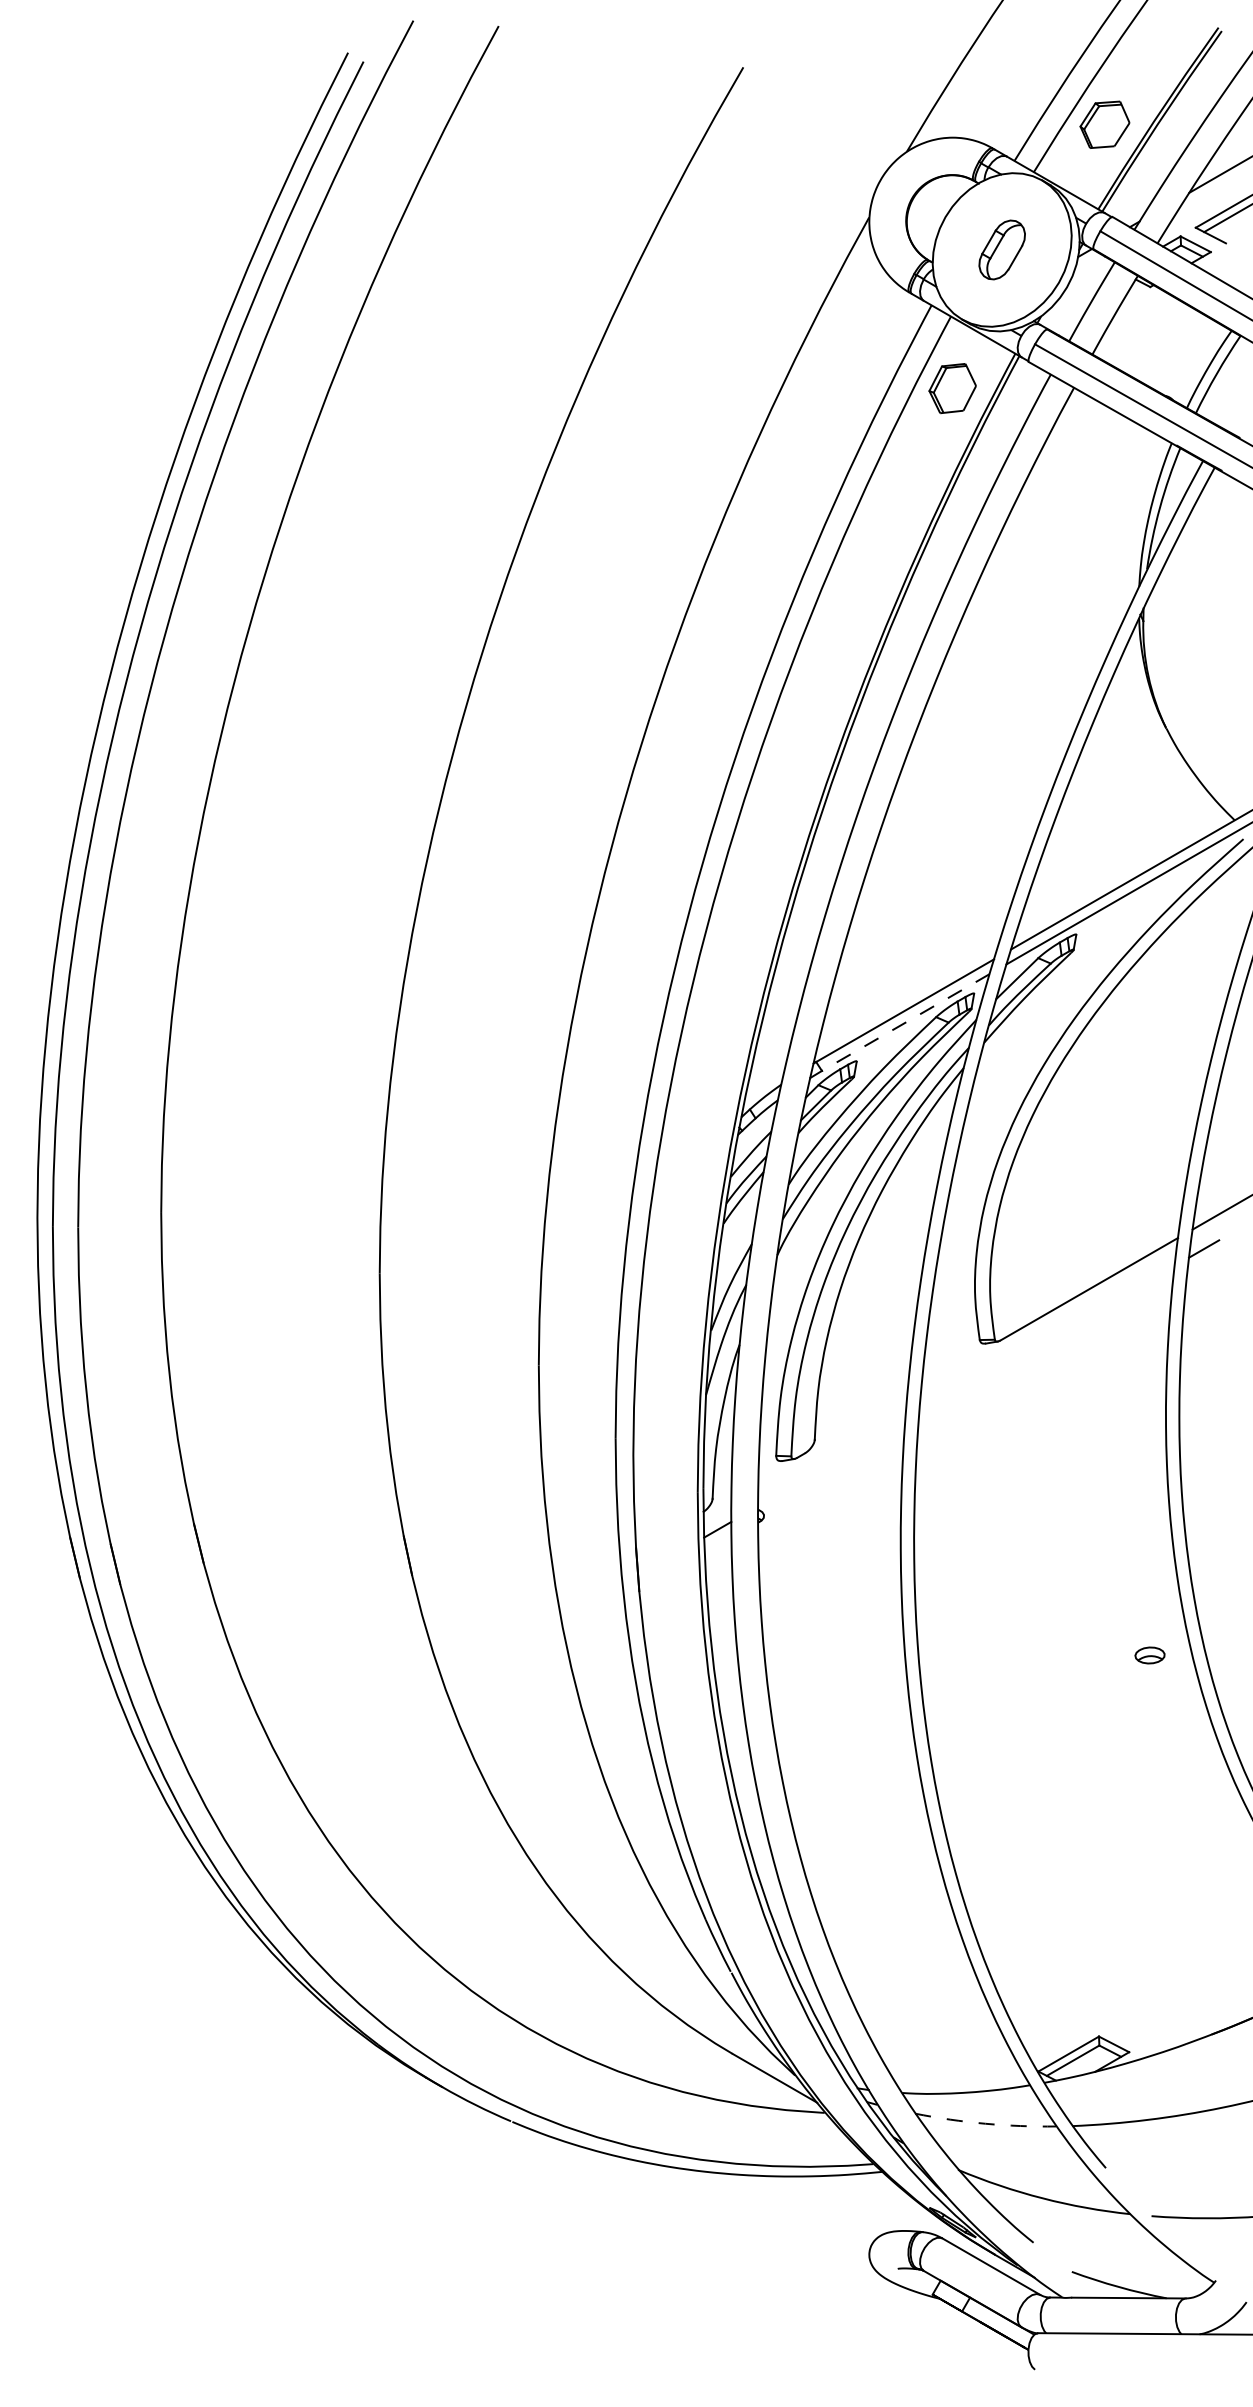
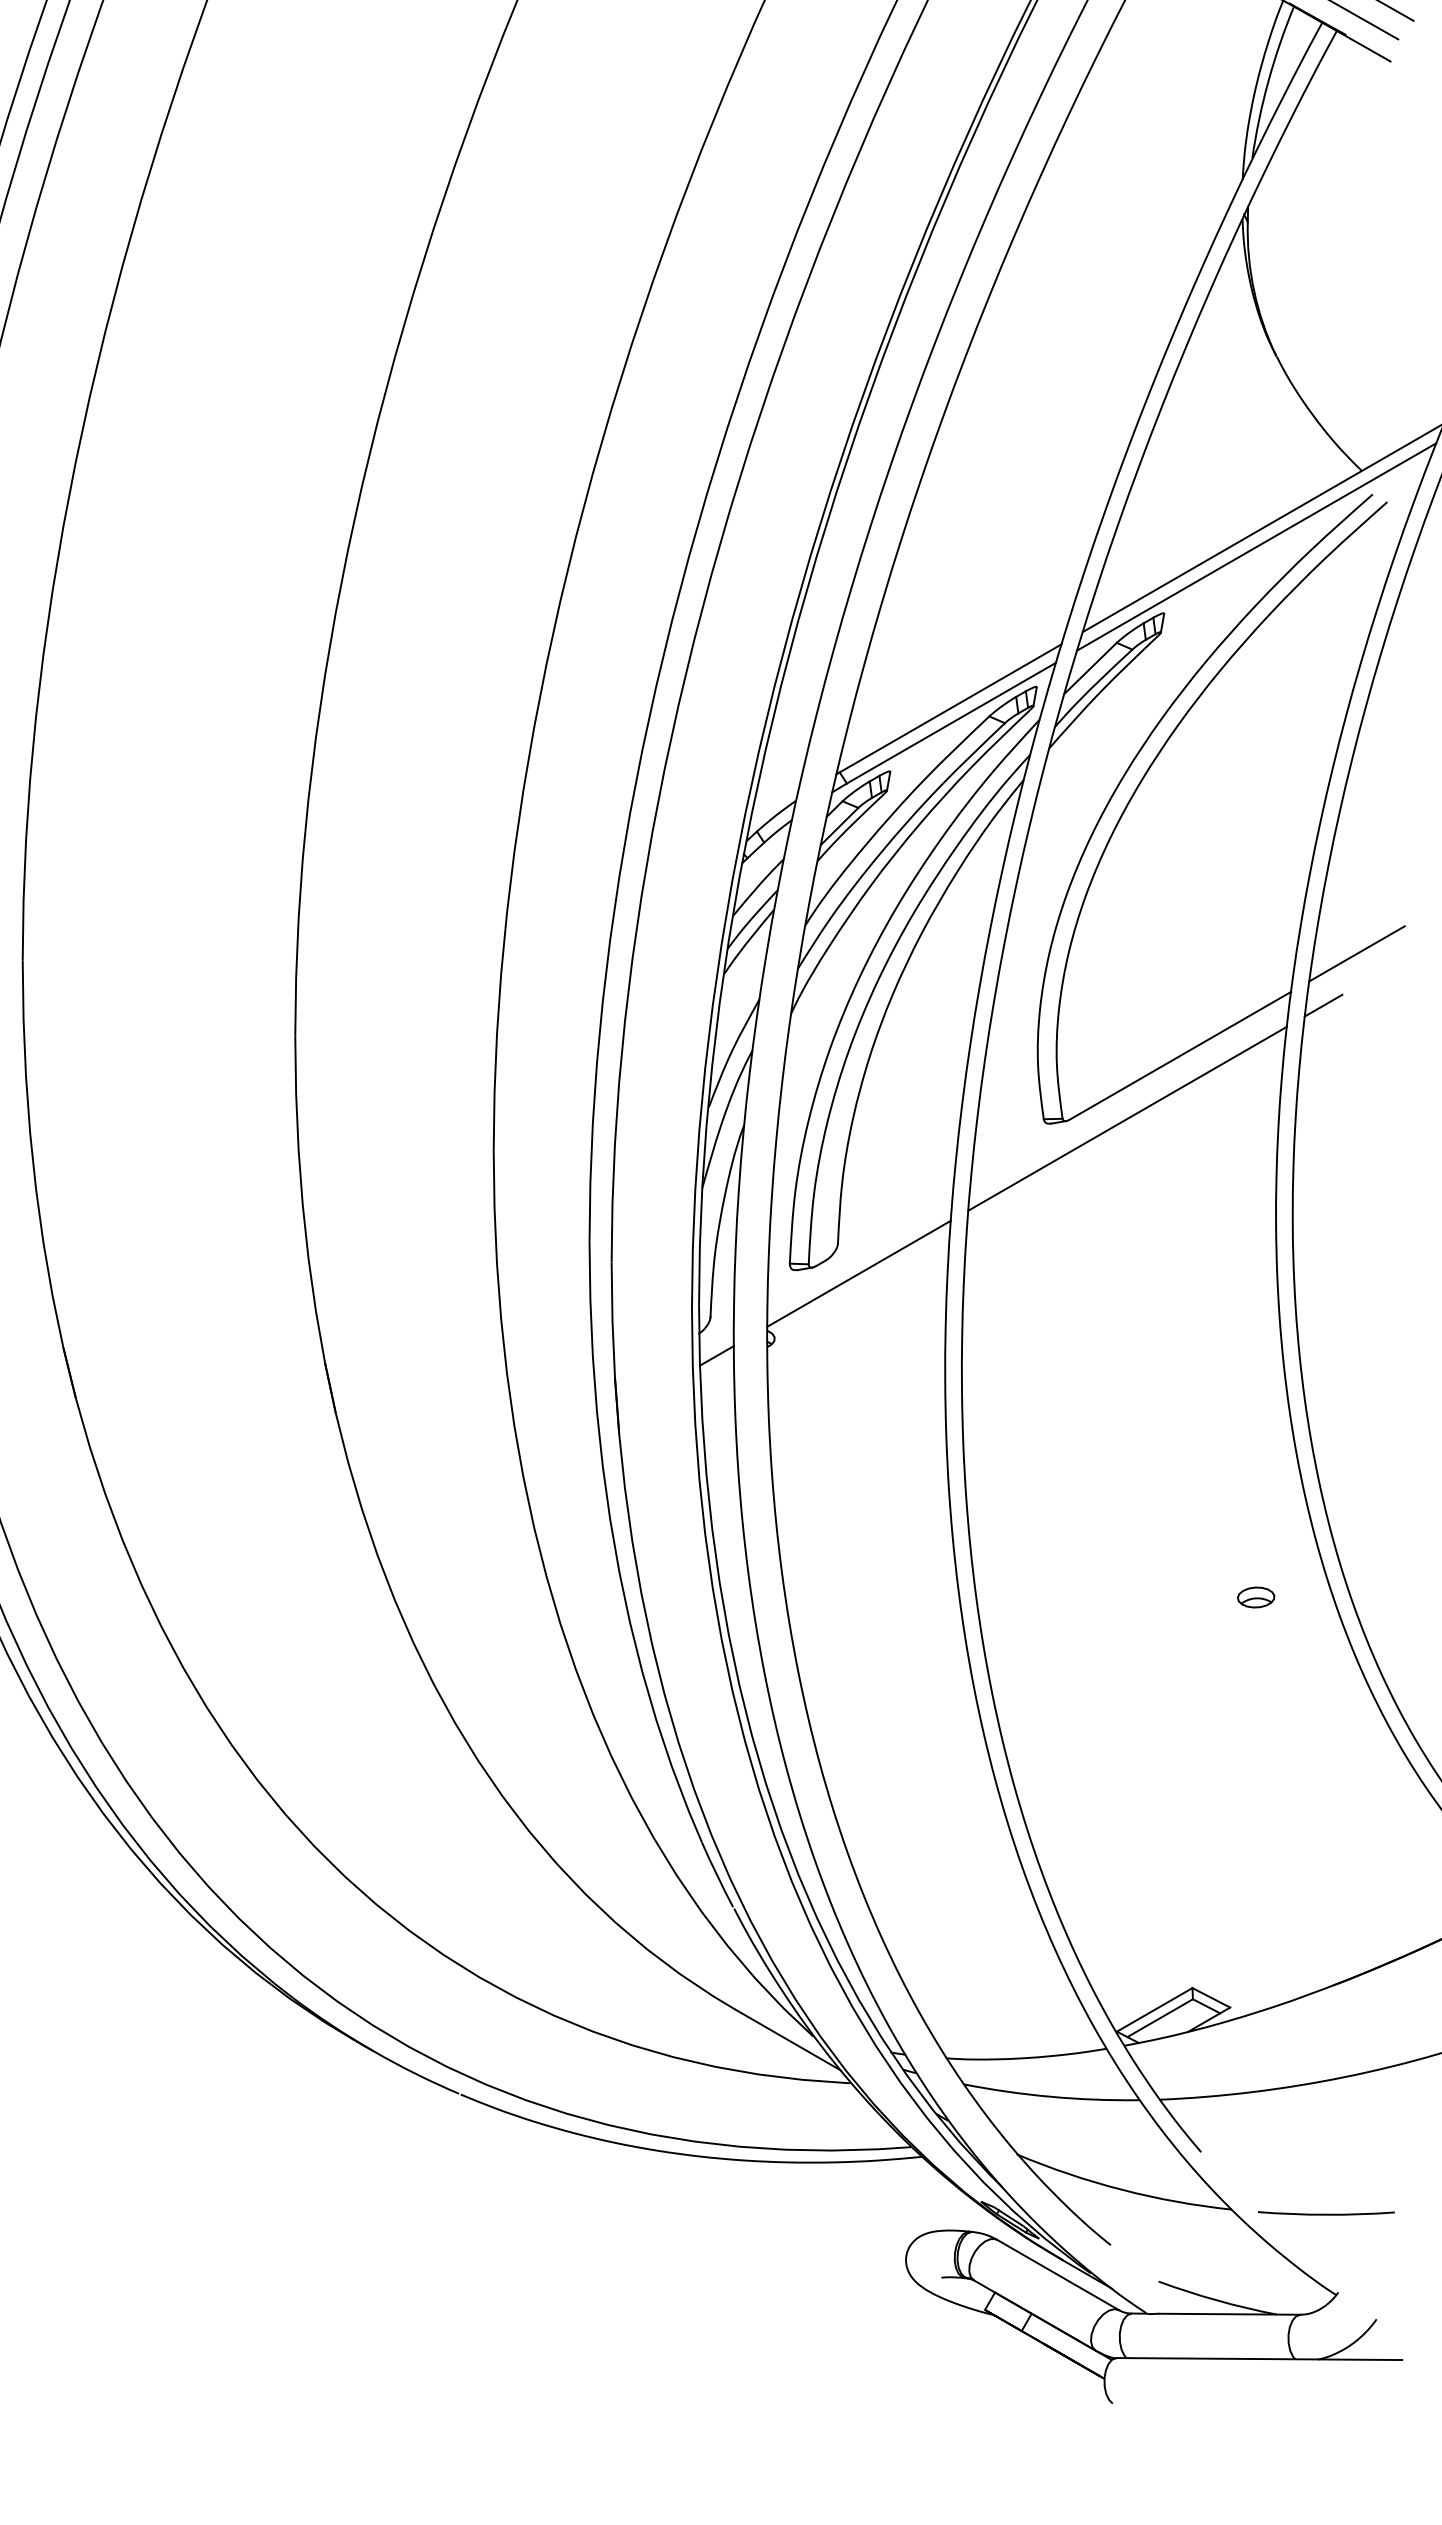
line: (905, 1022) -> (951, 723), dashed -> solid
line: (1046, 1339) -> (1127, 1118), added
line: (831, 1463) -> (858, 1273), added
part: (1149, 1655) -> (1255, 1597), moved
arc: (985, 2123) -> (1050, 2096), dashed -> solid

